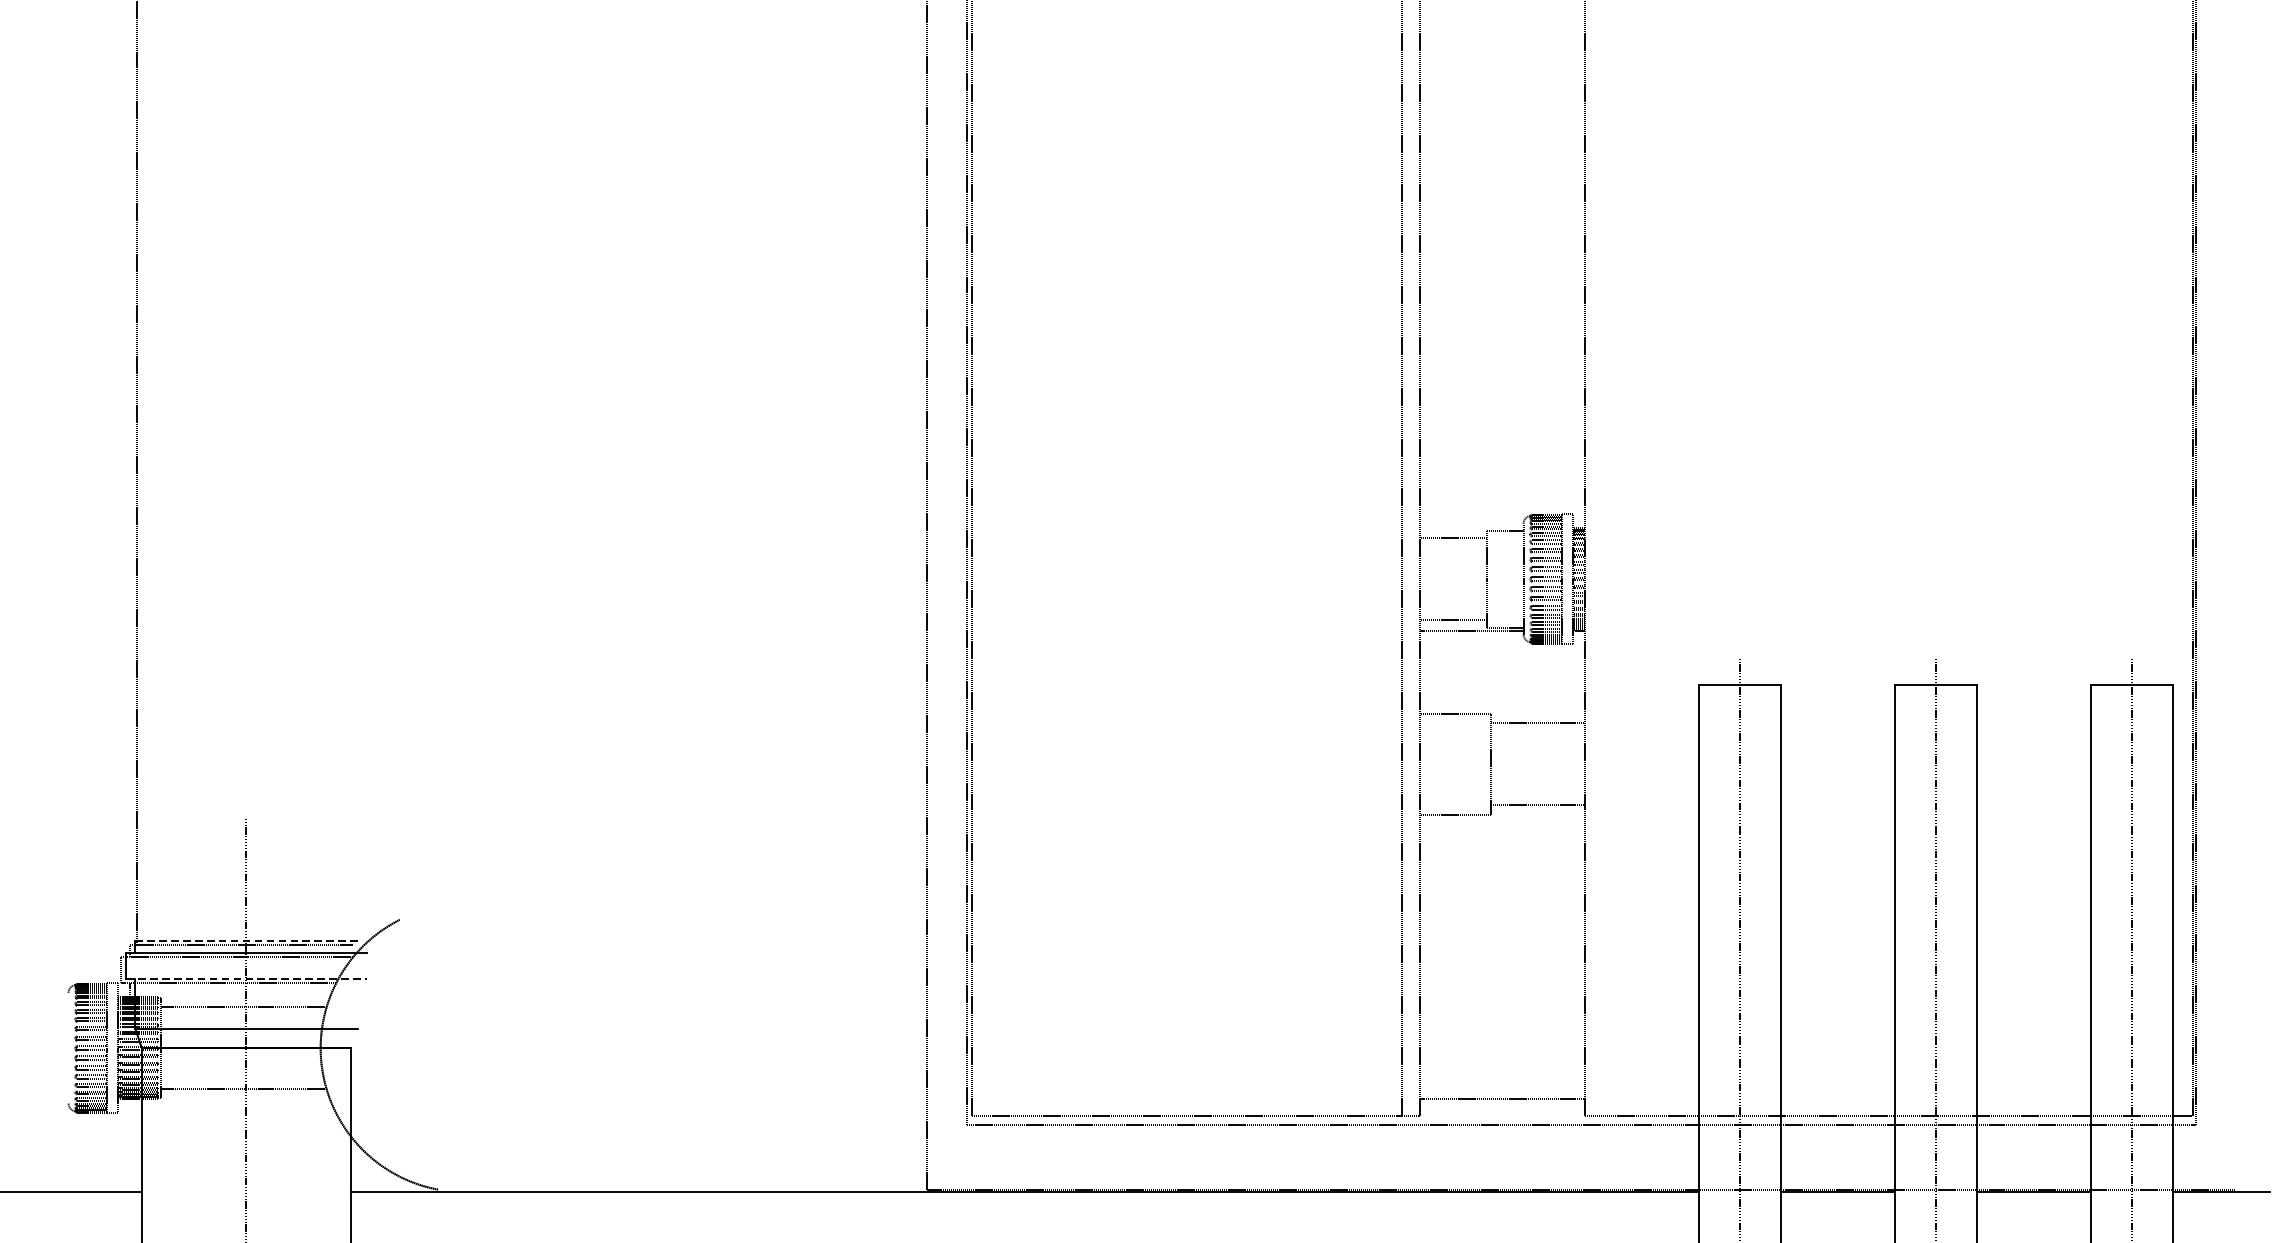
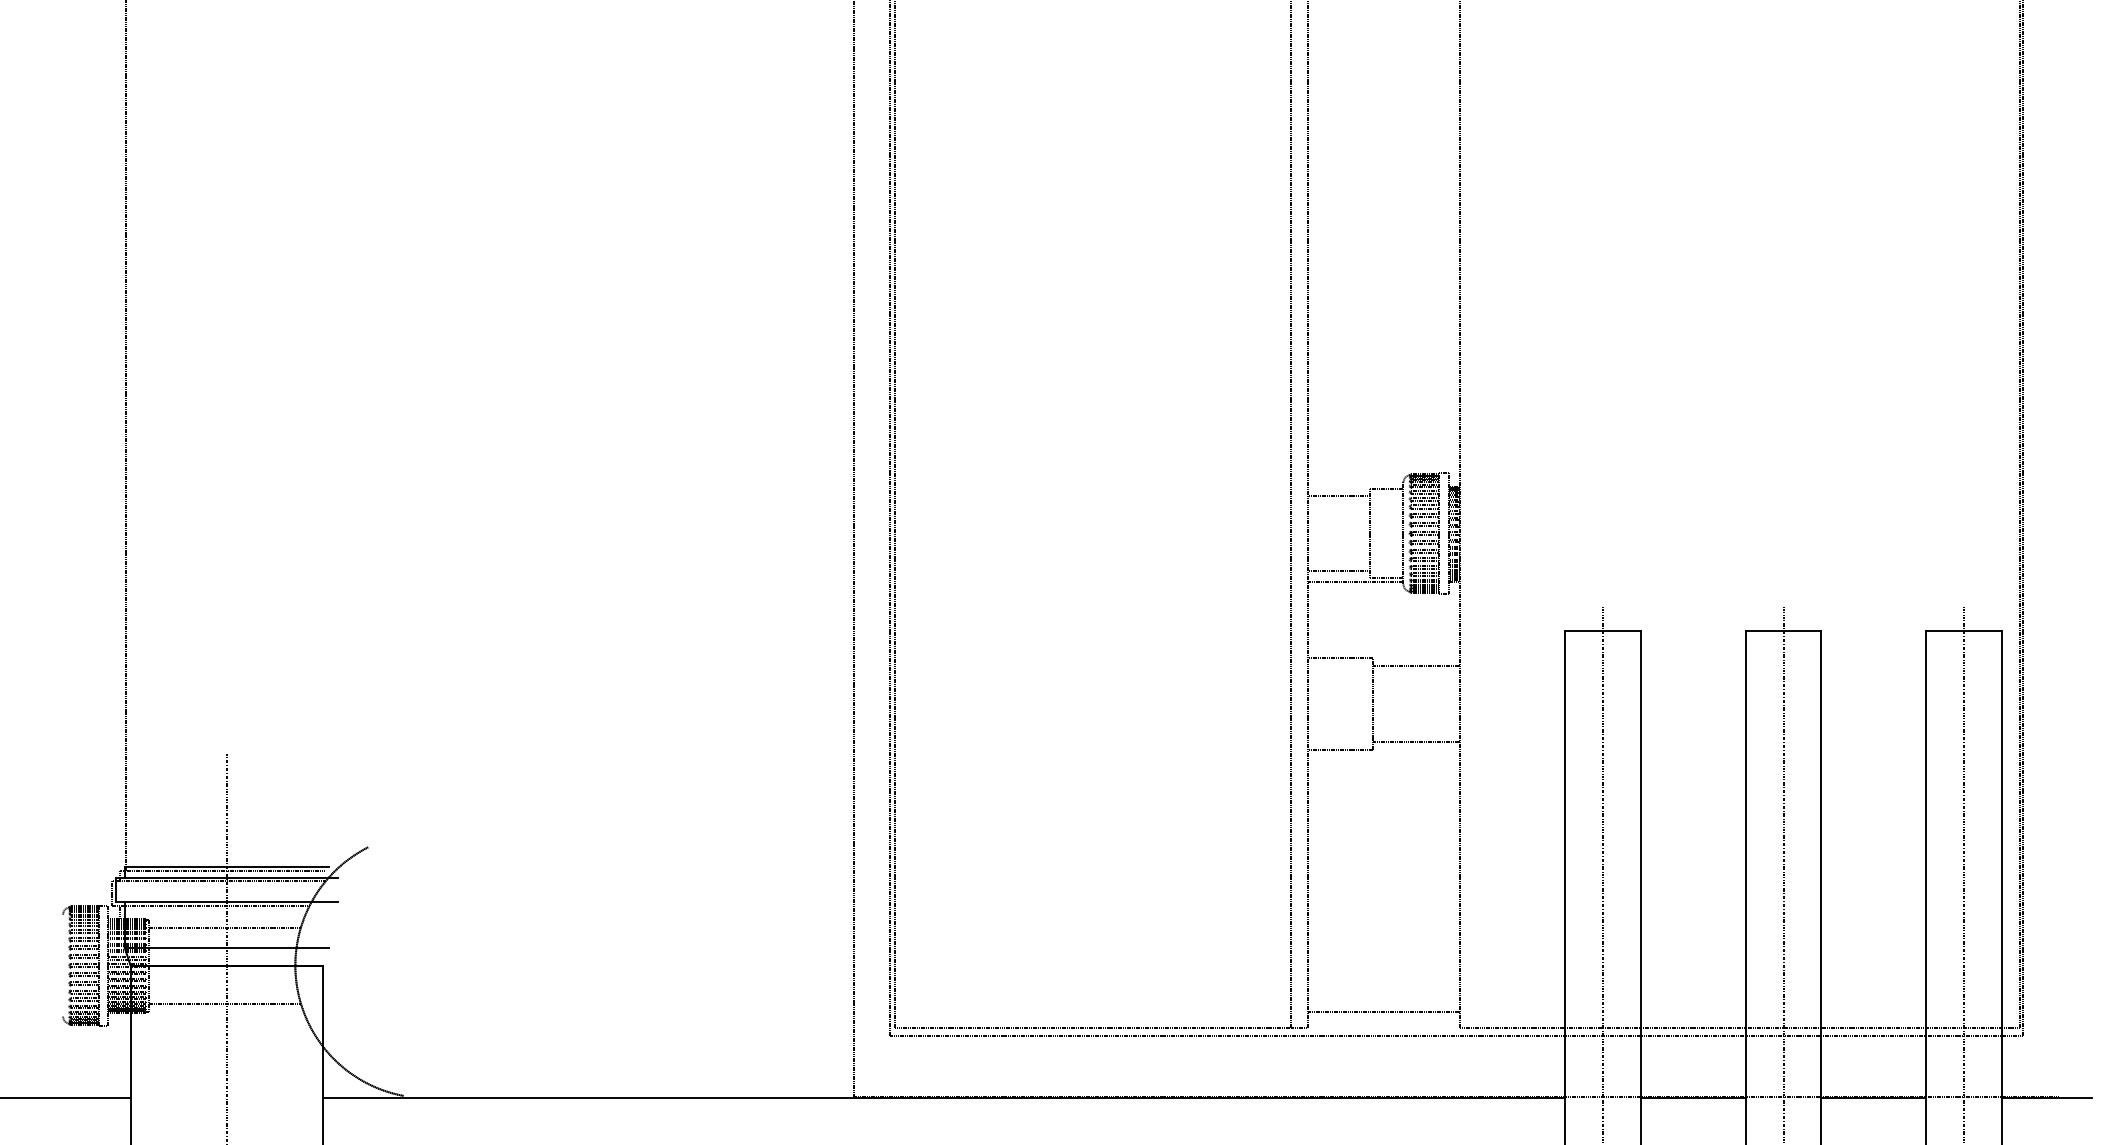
line: (247, 940) -> (227, 866), dashed -> solid
line: (245, 978) -> (226, 901), dashed -> solid

